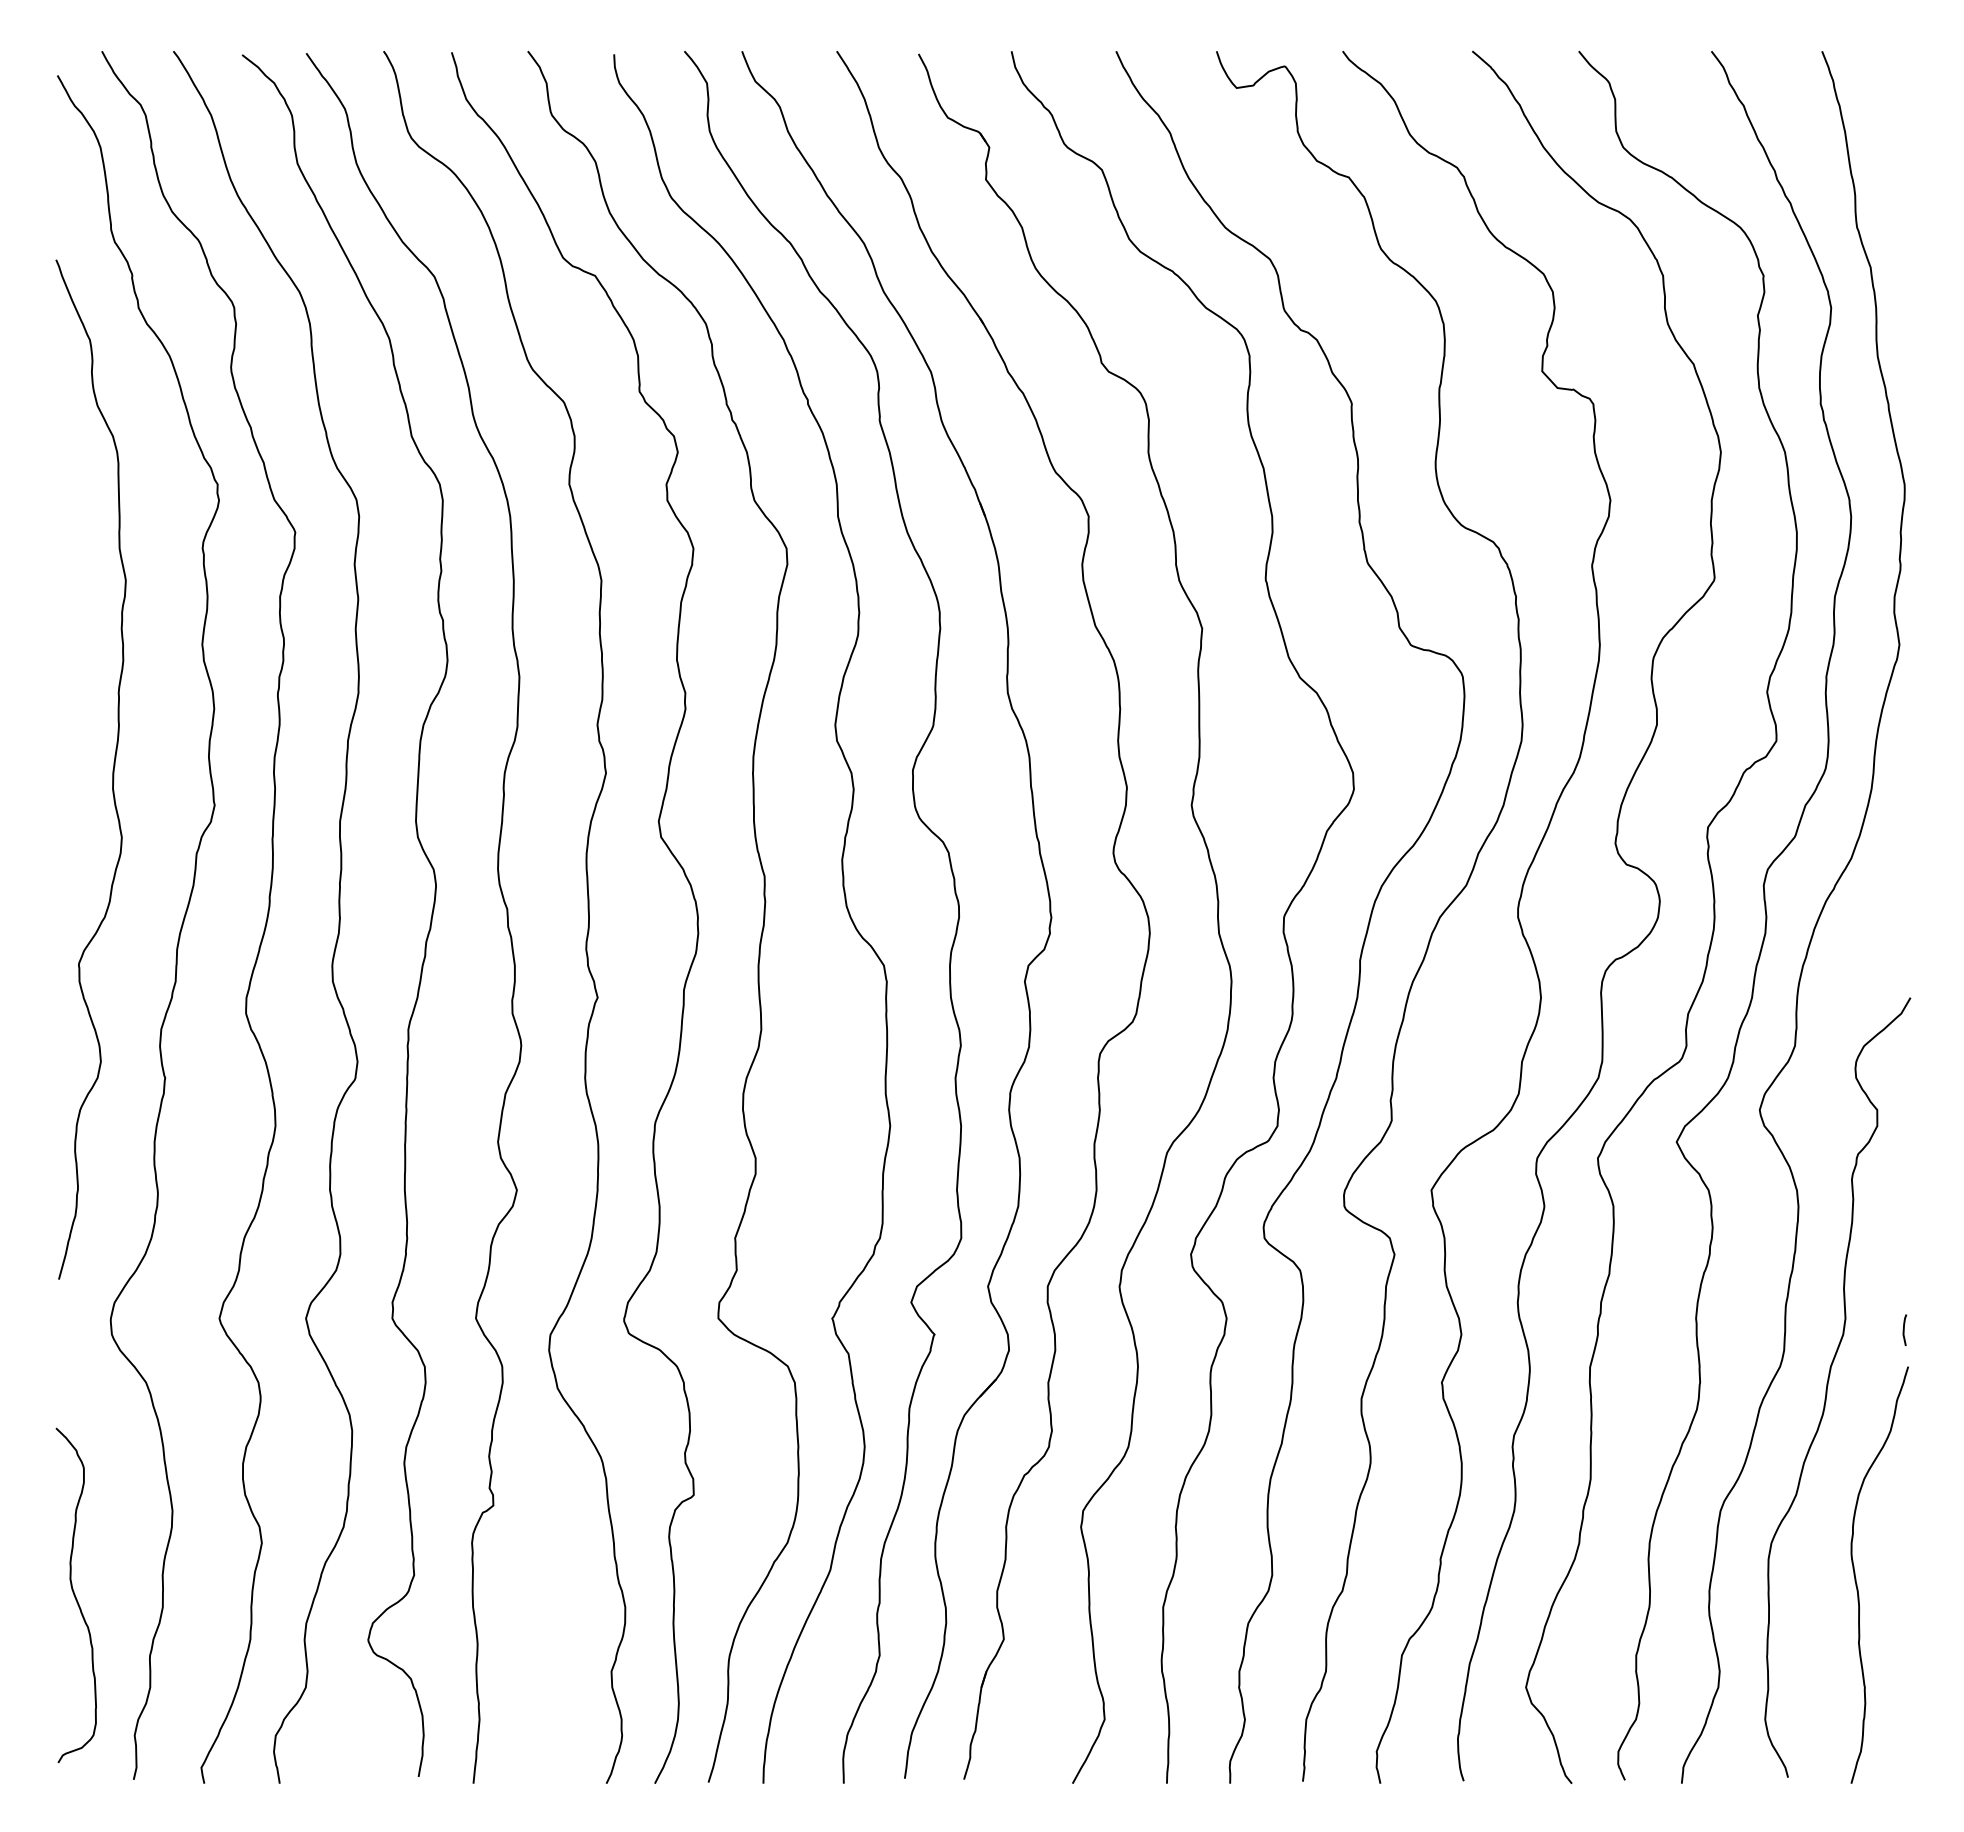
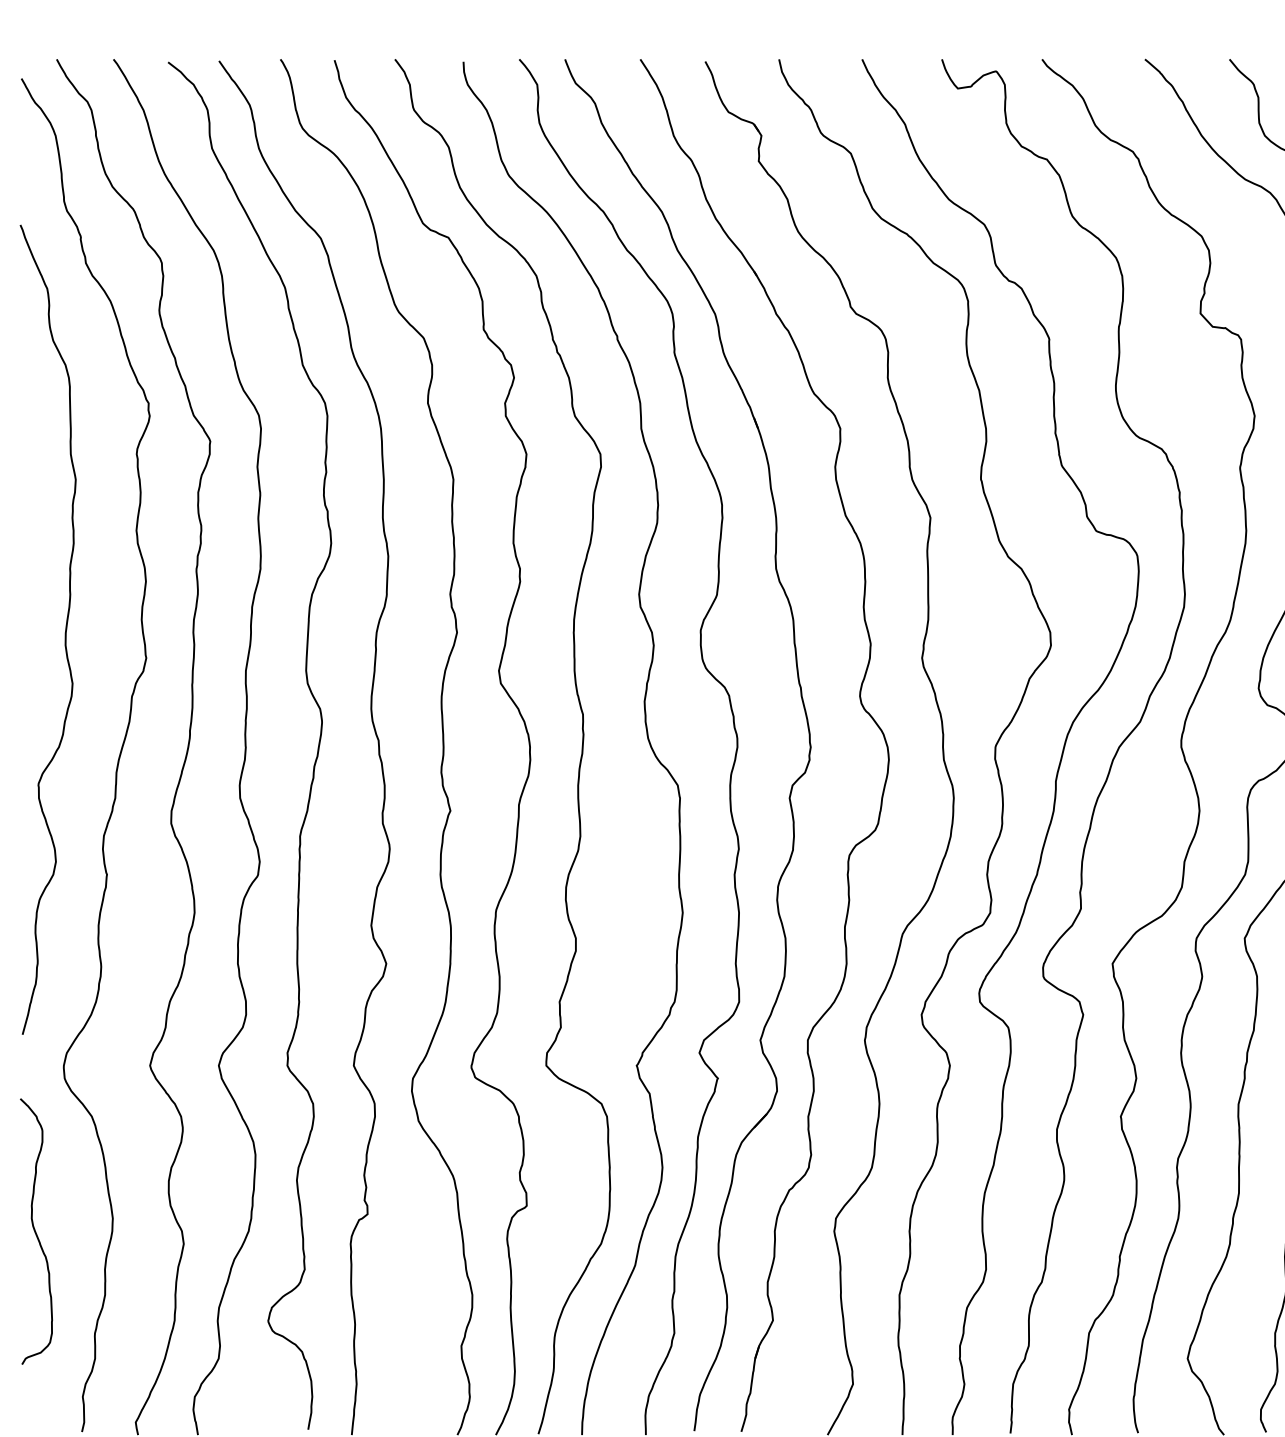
curve: (75, 1595) -> (35, 1231), moved

